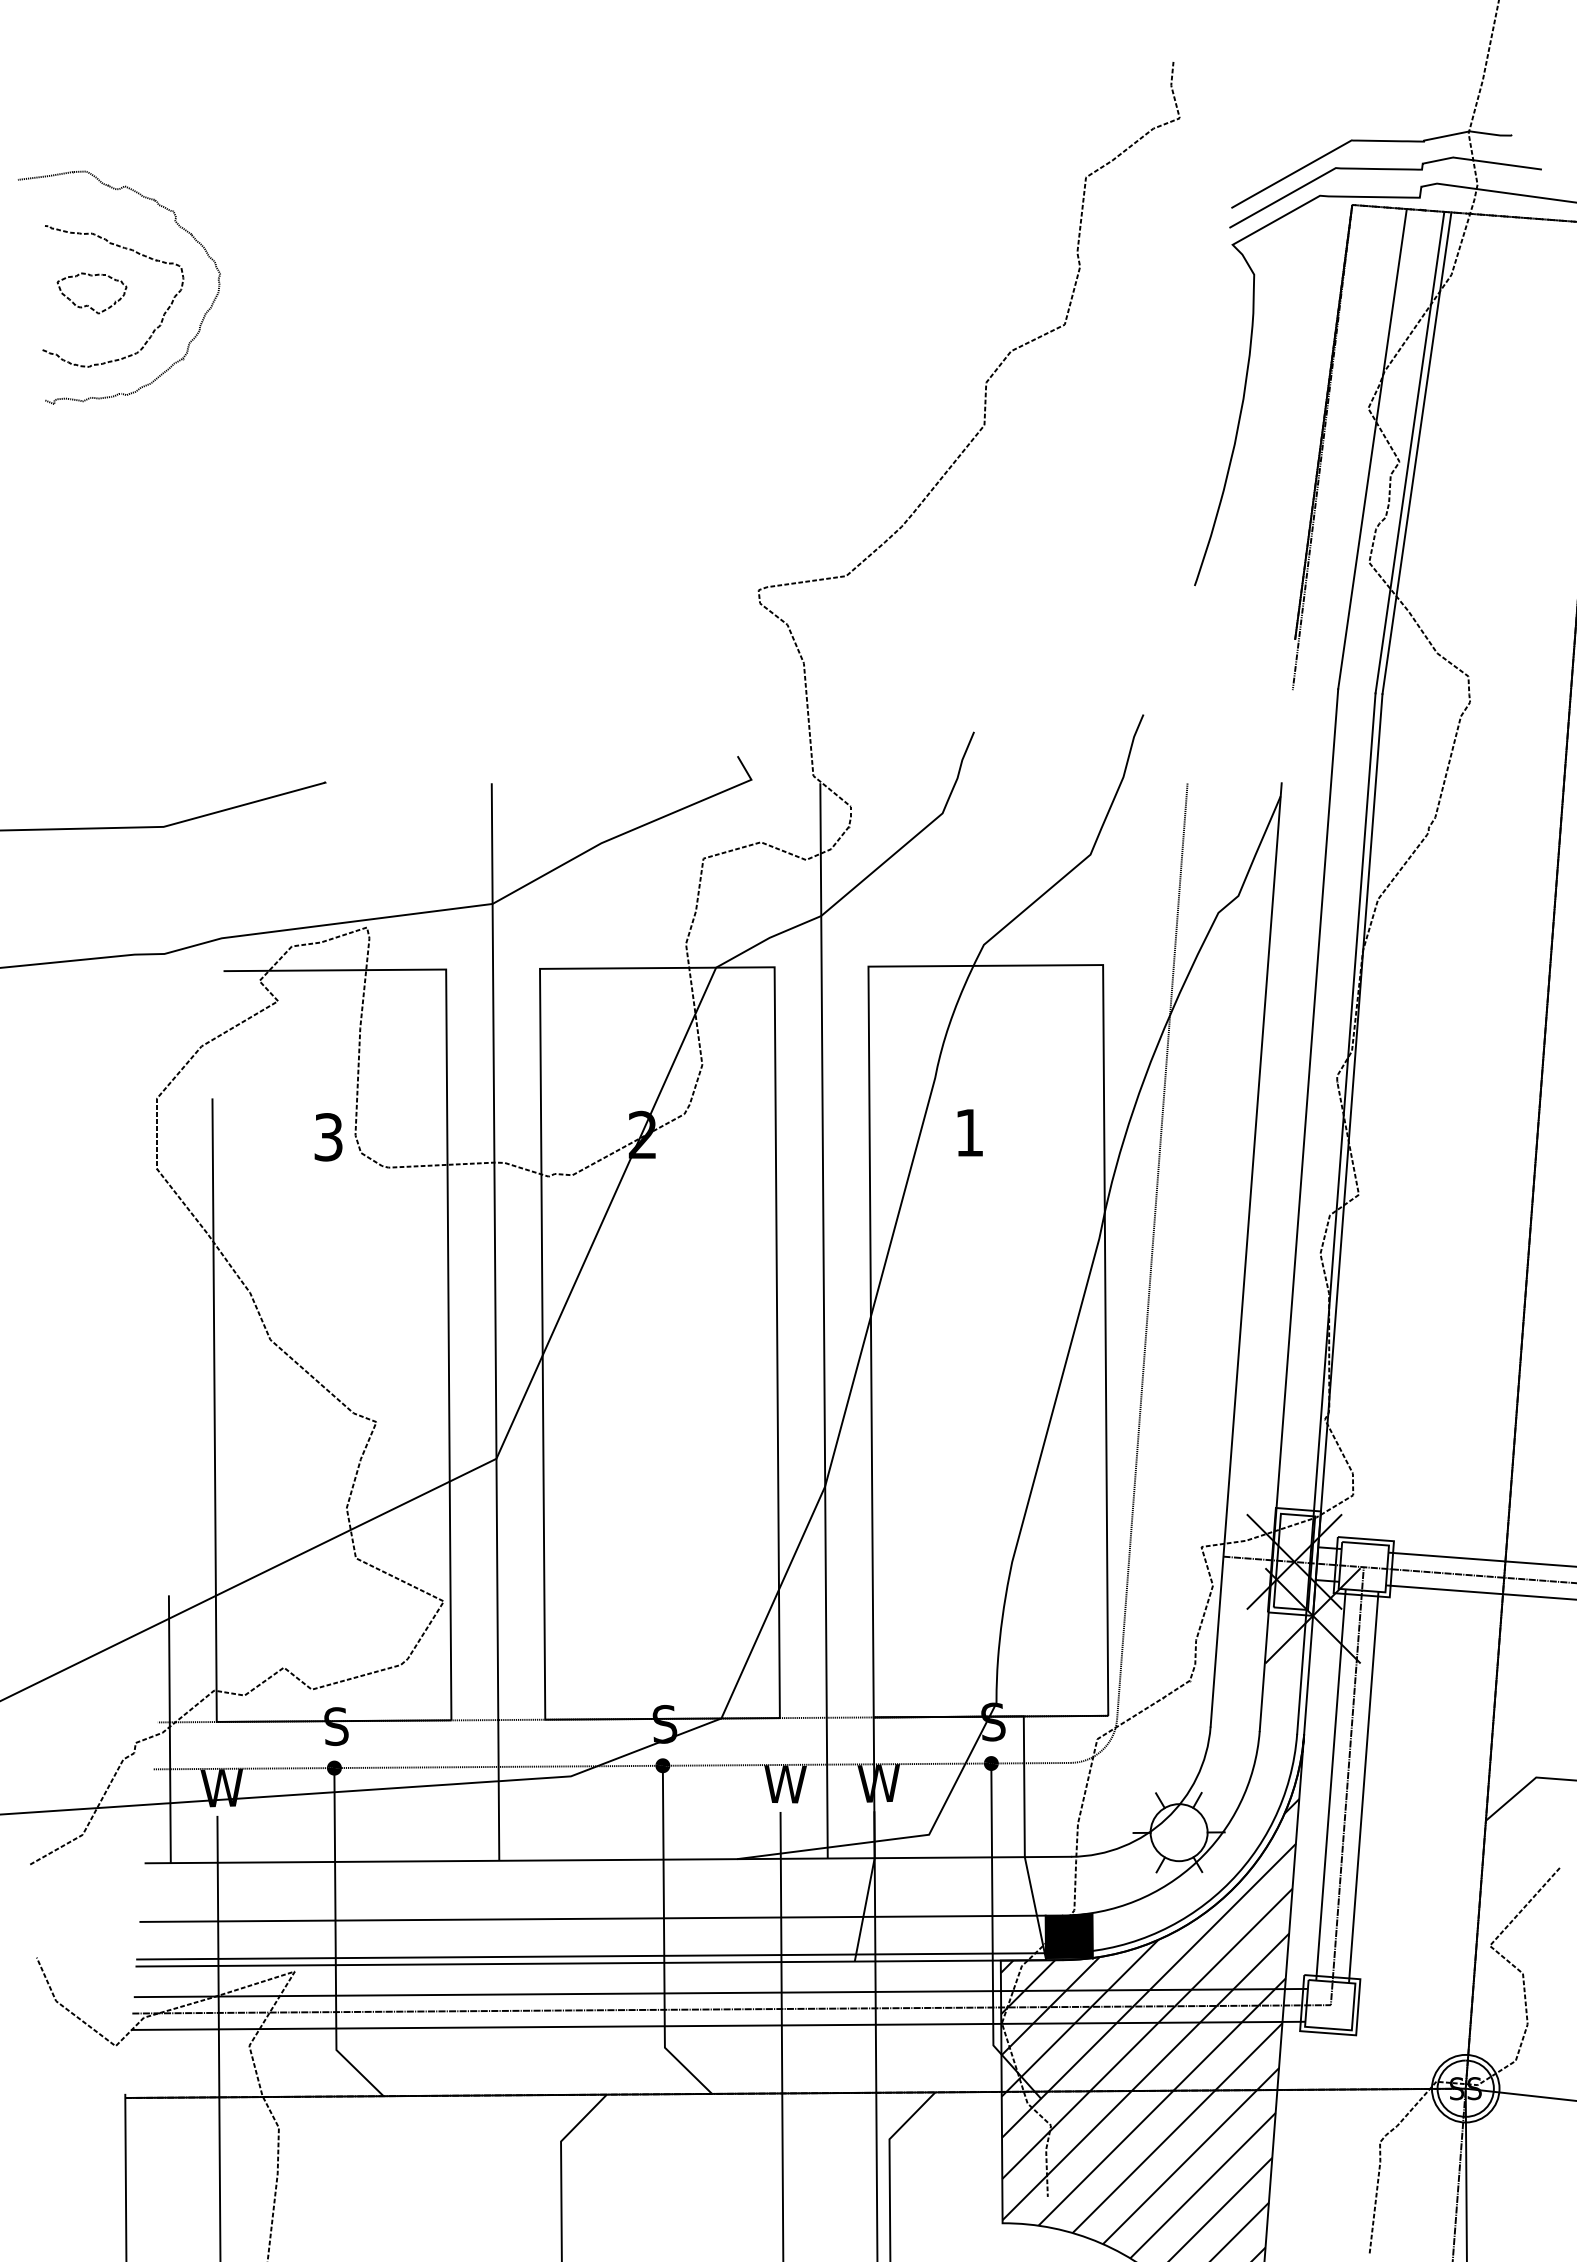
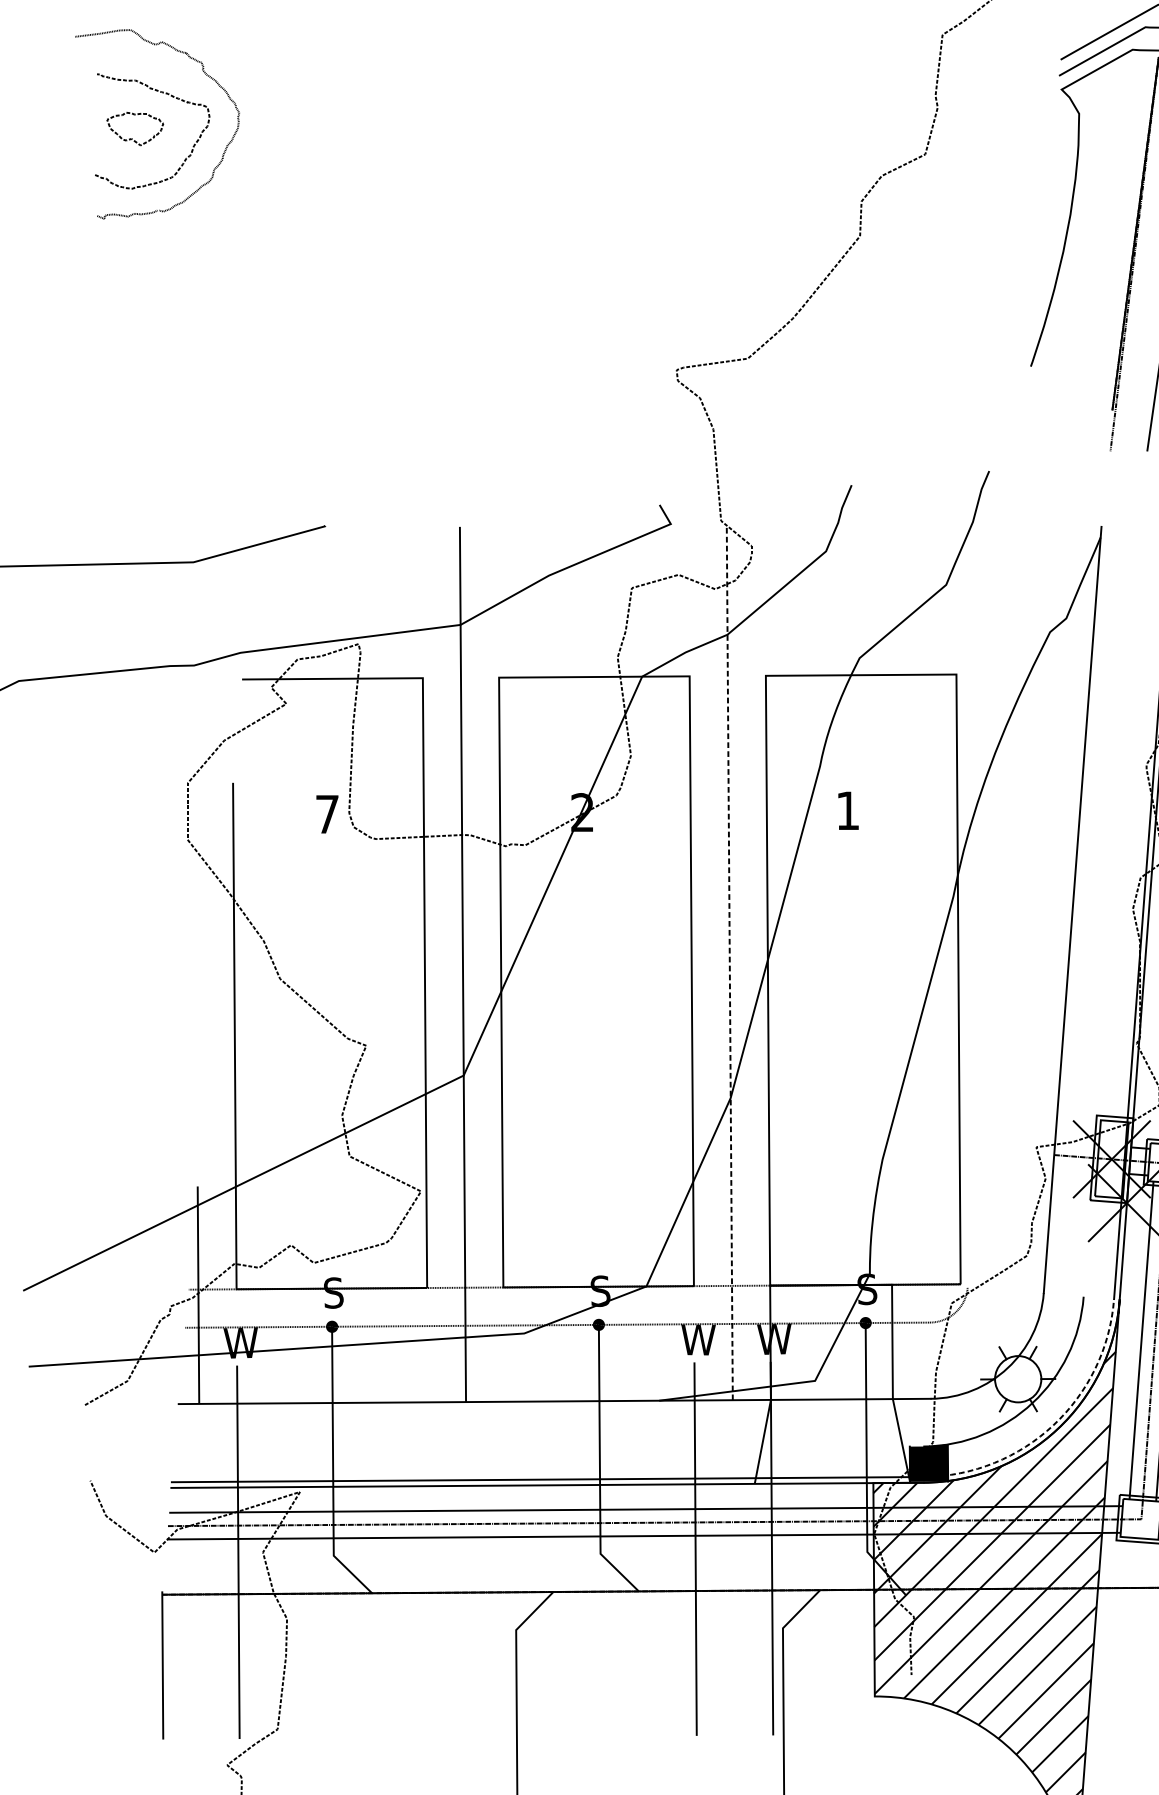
text: (328, 1137) -> (327, 814), 3 -> 7
line: (1298, 1210) -> (1115, 873), removed
line: (1152, 1251) -> (996, 907), removed
line: (824, 1320) -> (730, 963), solid -> dashed
arc: (1222, 1889) -> (1053, 1425), solid -> dashed
line: (601, 1918) -> (549, 1448), removed

